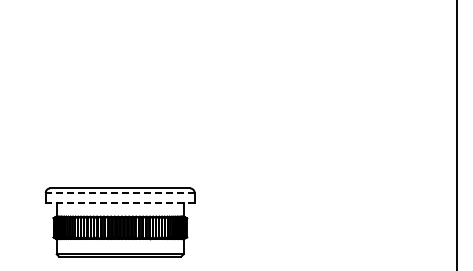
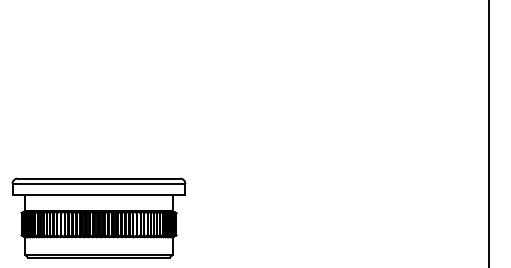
line: (119, 192) -> (98, 183), dashed -> solid
line: (119, 202) -> (98, 194), dashed -> solid

